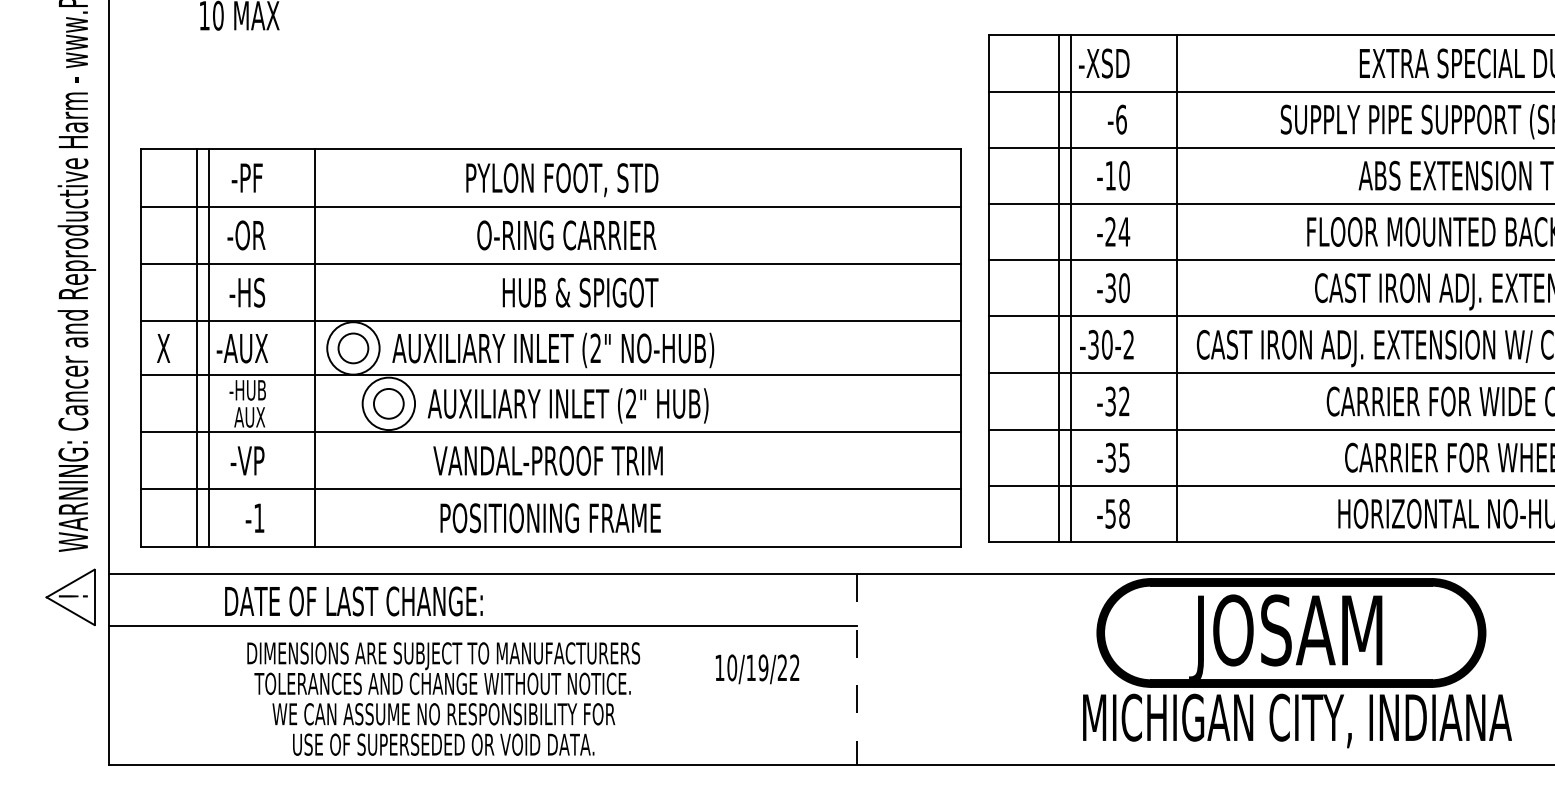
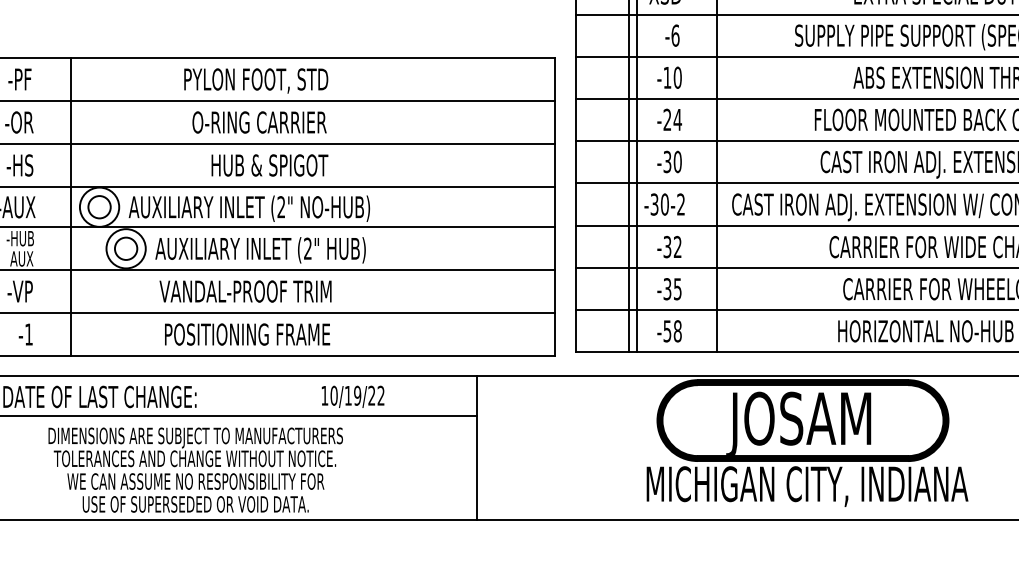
text: (757, 669) -> (353, 397), moved
line: (856, 669) -> (476, 448), dashed -> solid
text: (443, 698) -> (195, 469), moved

